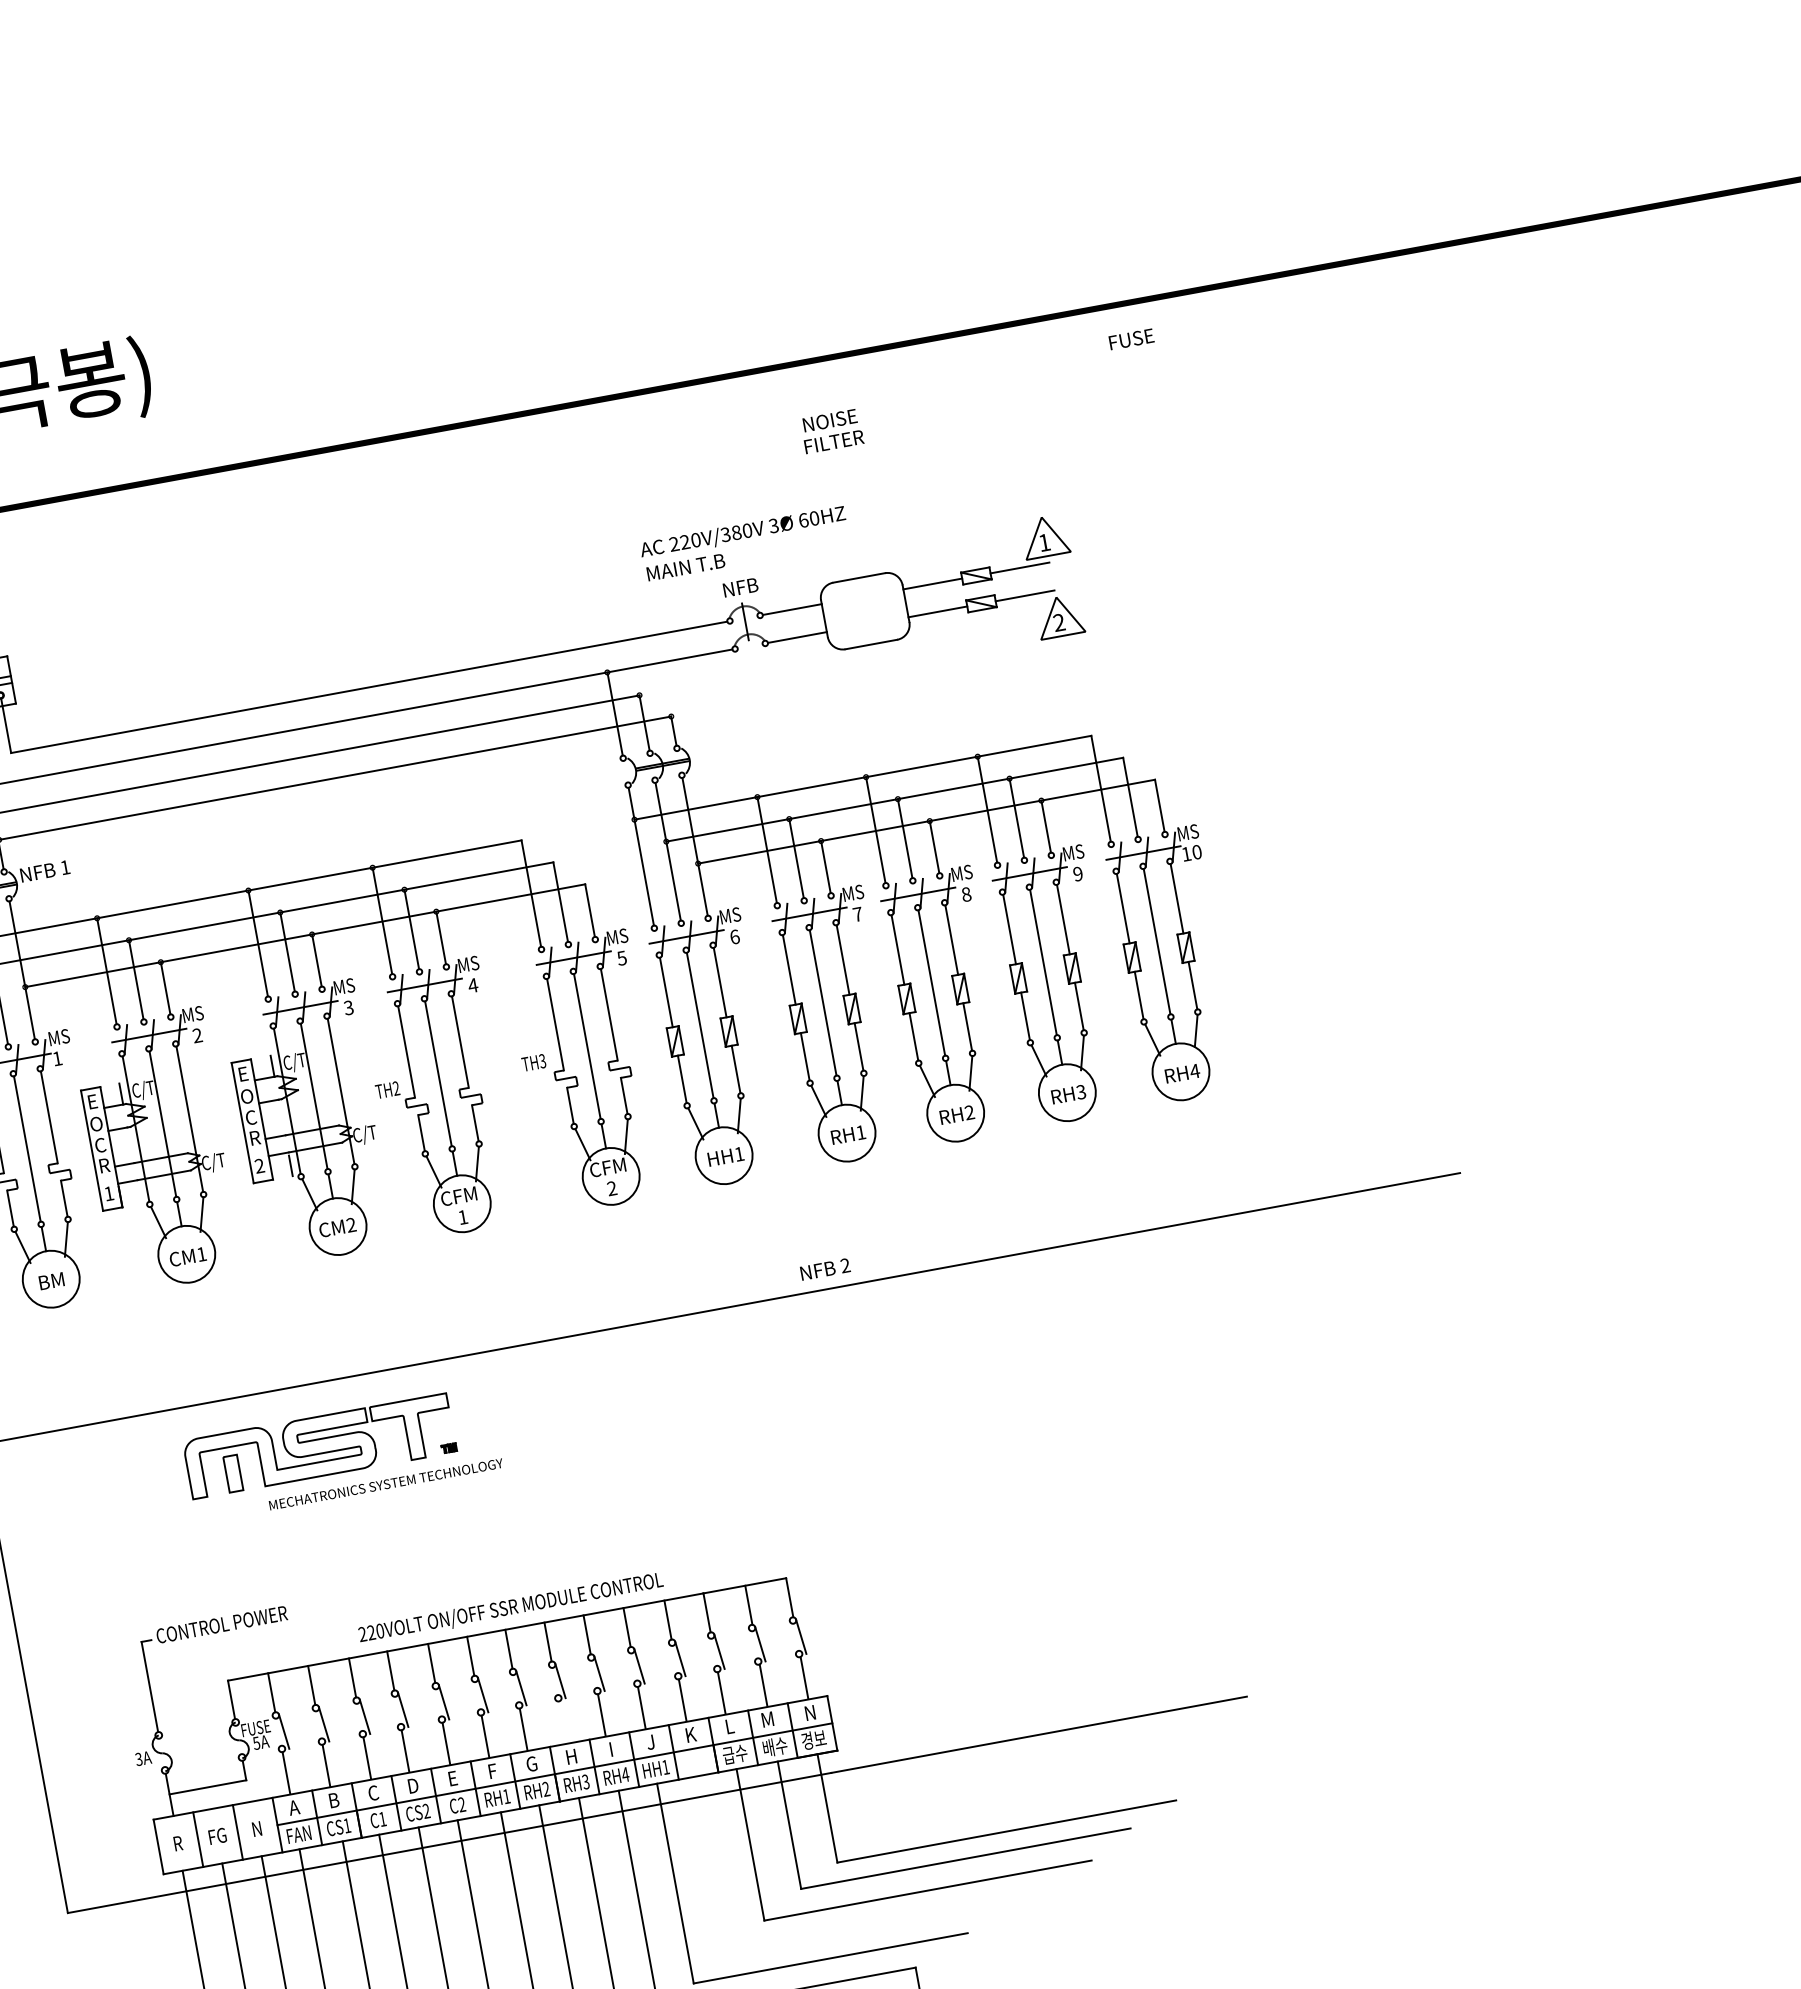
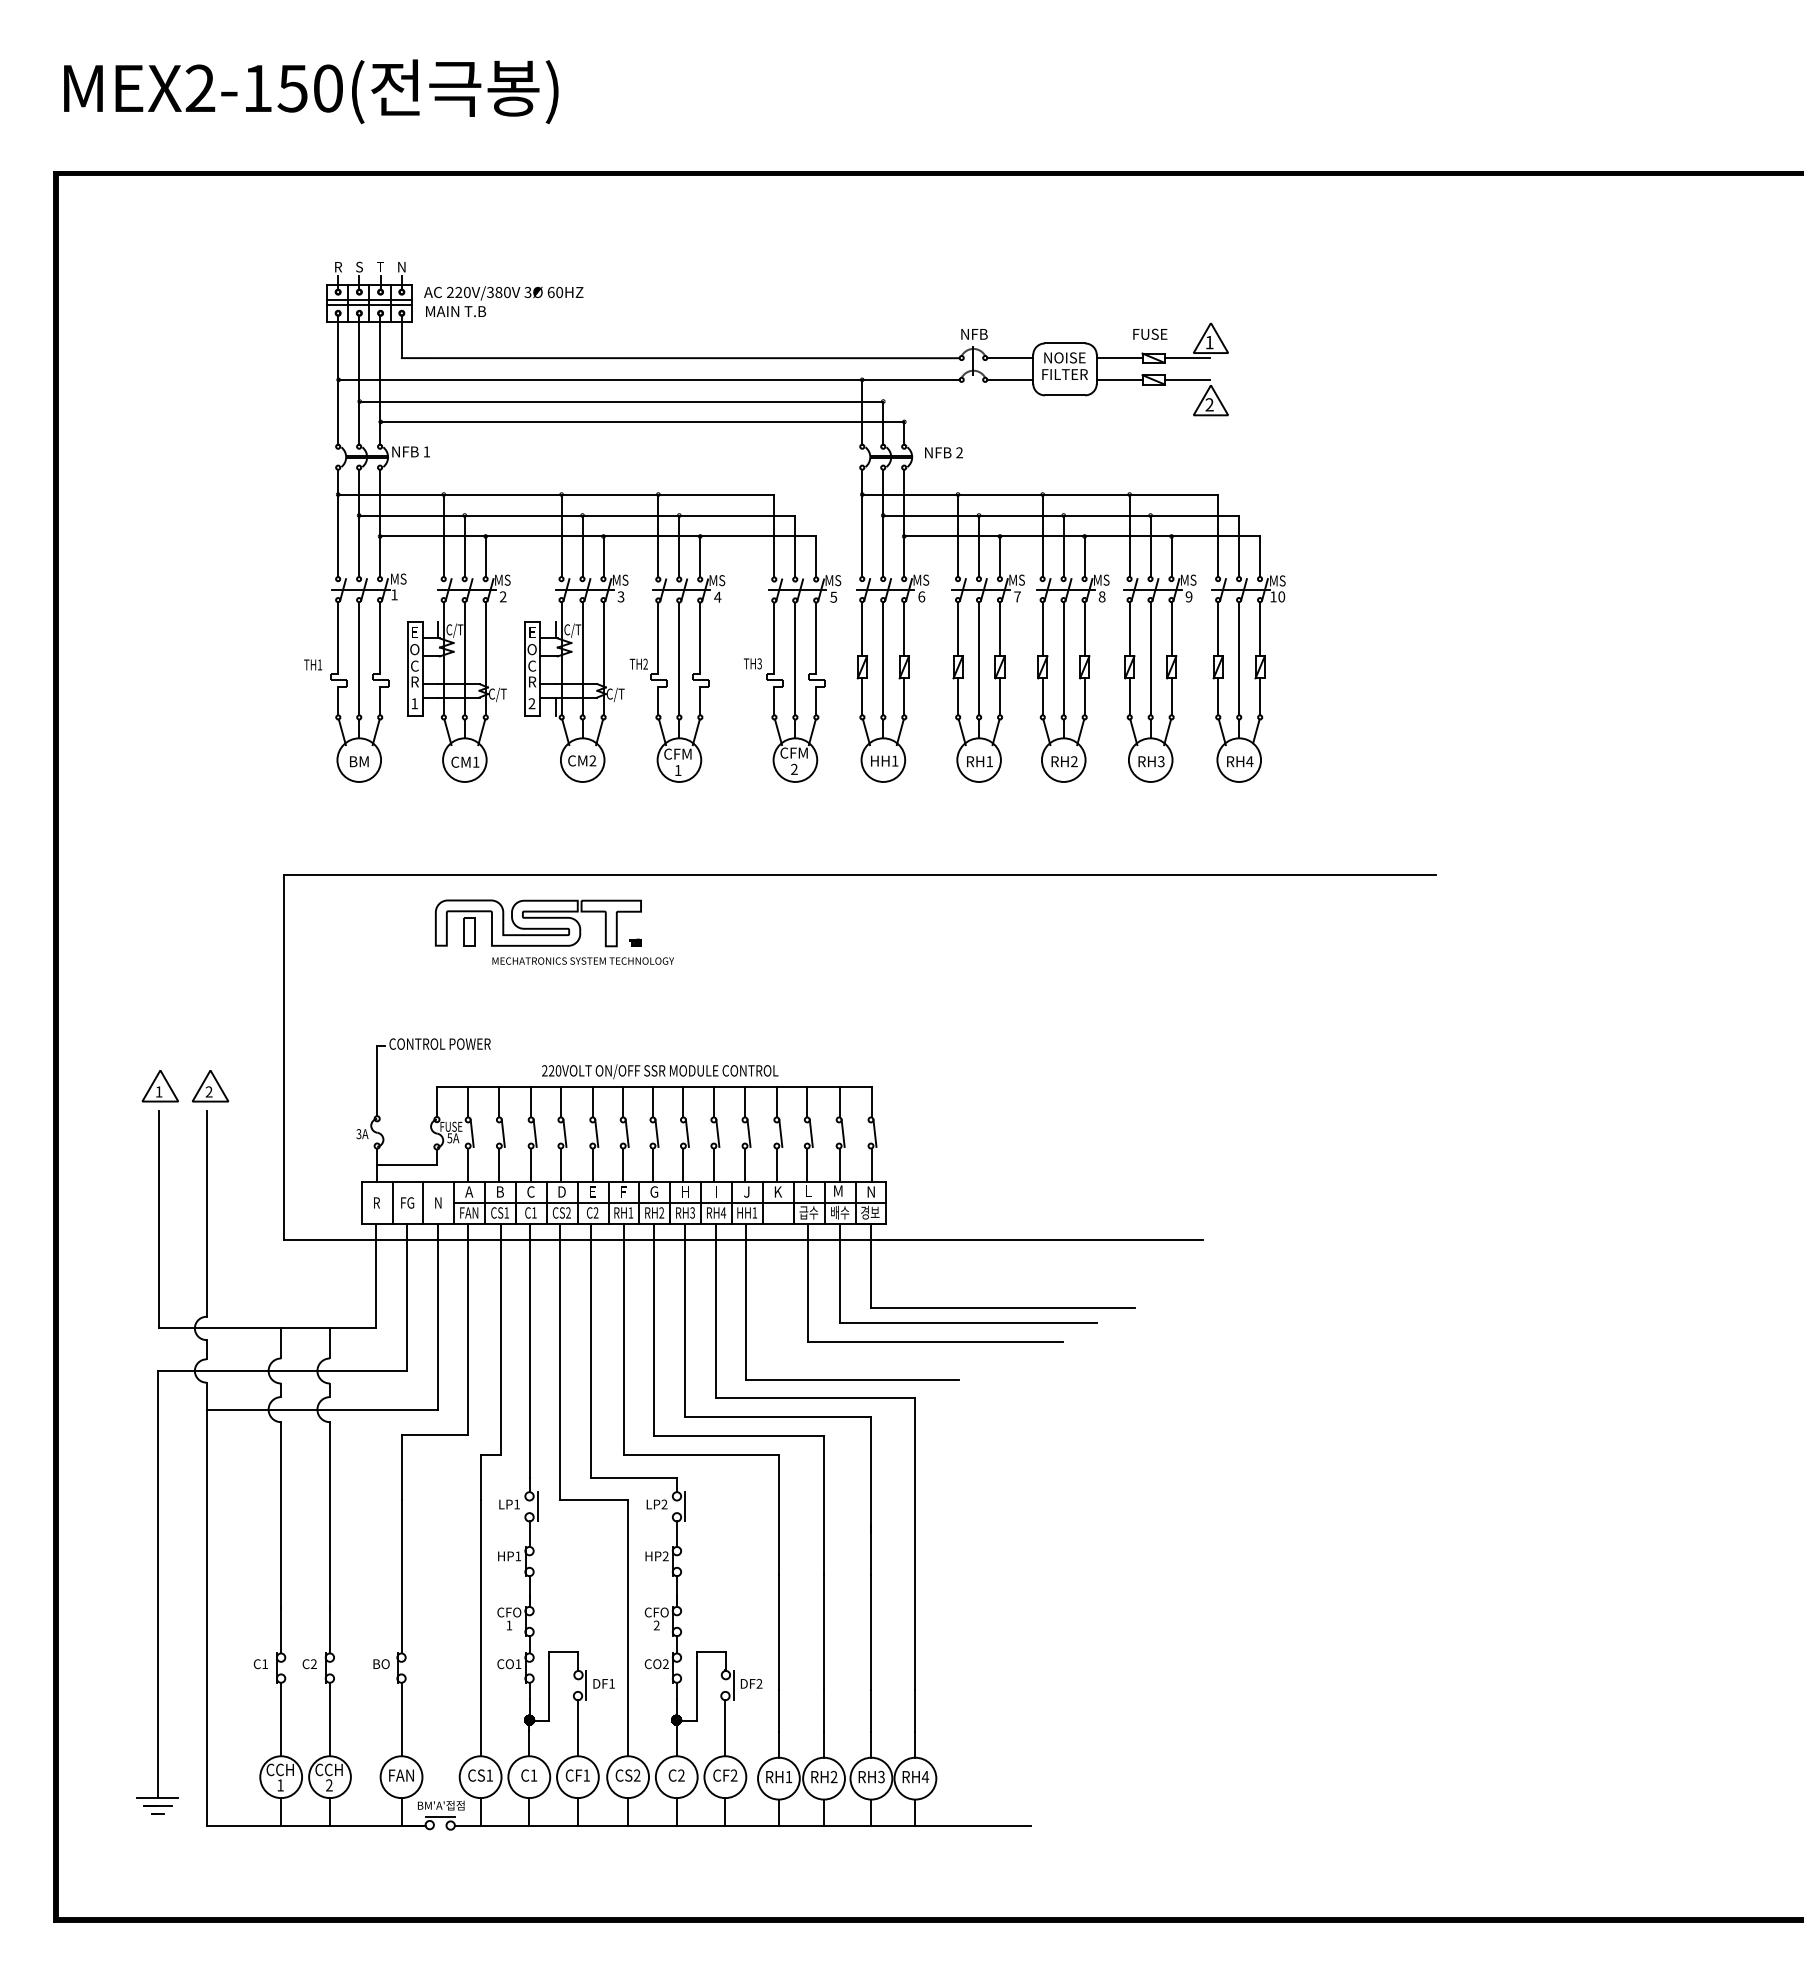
text: (1131, 338) -> (1150, 333), moved
text: (831, 430) -> (1064, 365), moved
text: (744, 543) -> (503, 301), moved
text: (824, 1269) -> (943, 452), moved
line: (562, 1721) -> (683, 1164), added

